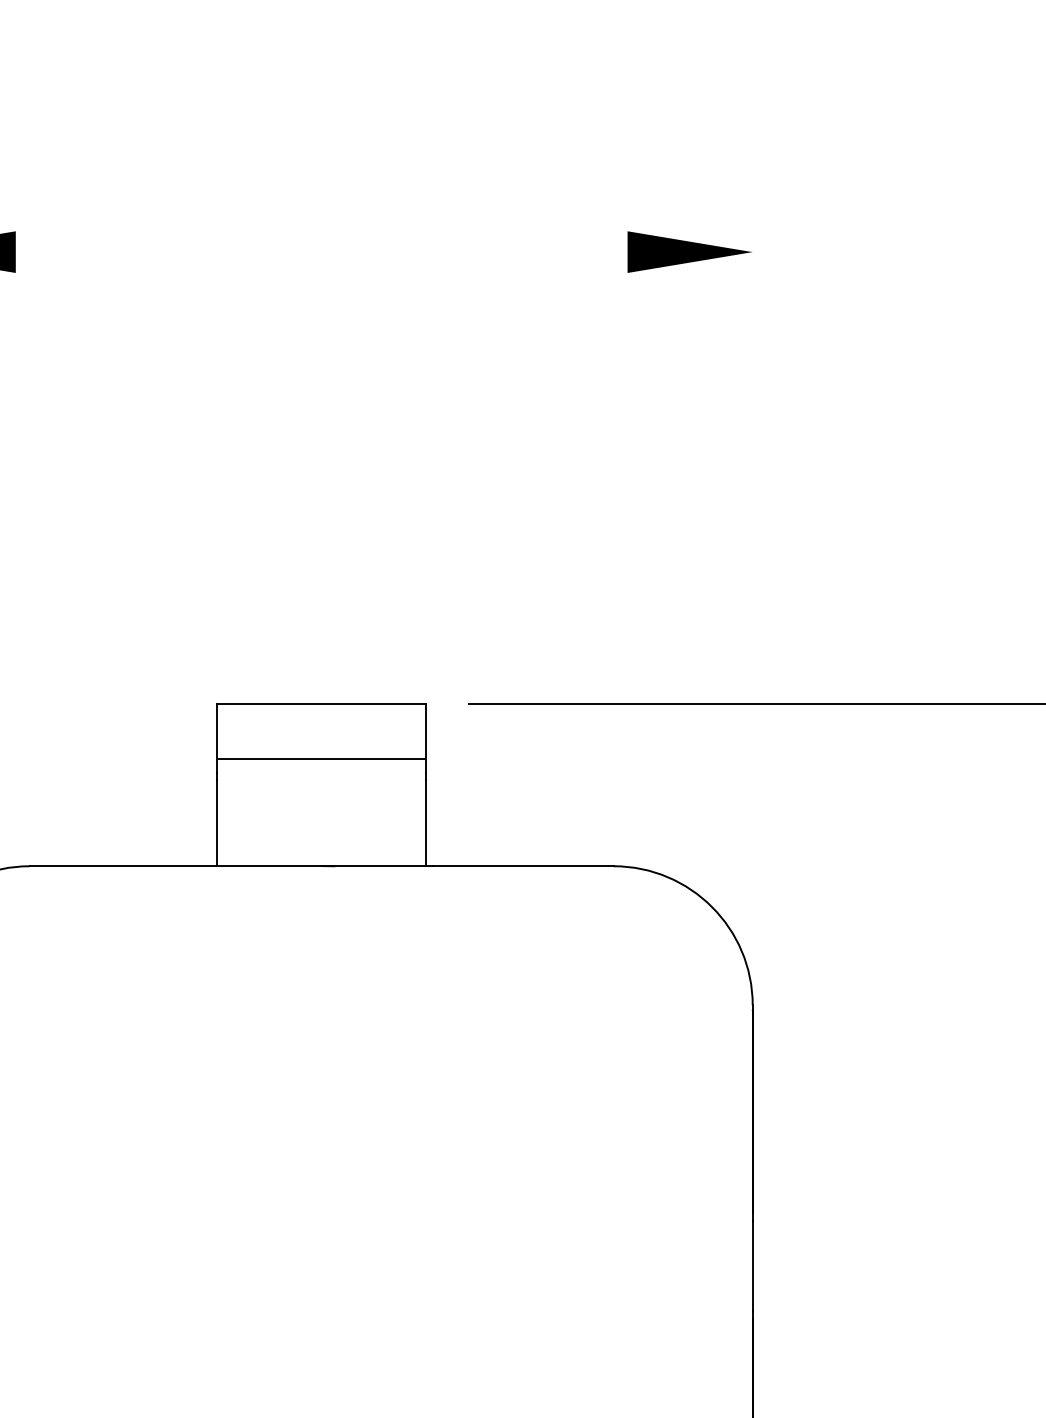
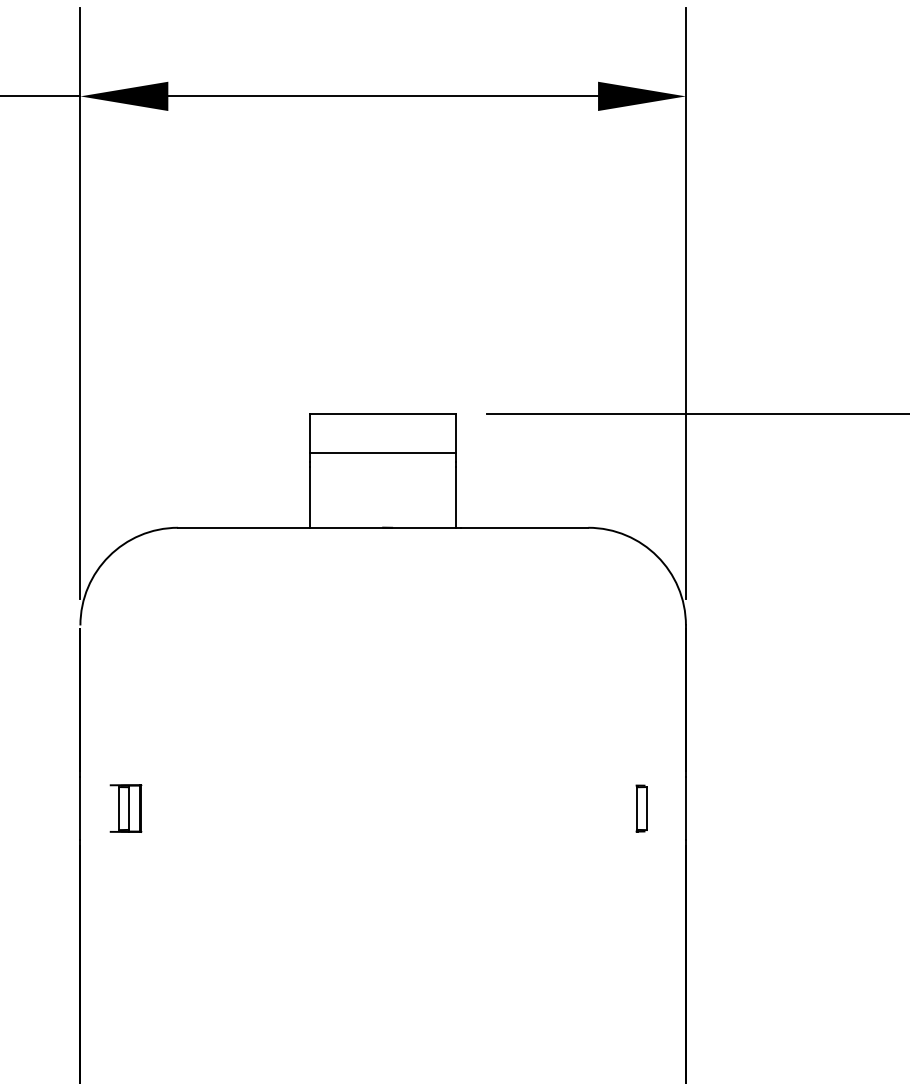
line: (322, 252) -> (383, 96), added
line: (752, 546) -> (685, 303), added
part: (689, 1265) -> (641, 808), added

